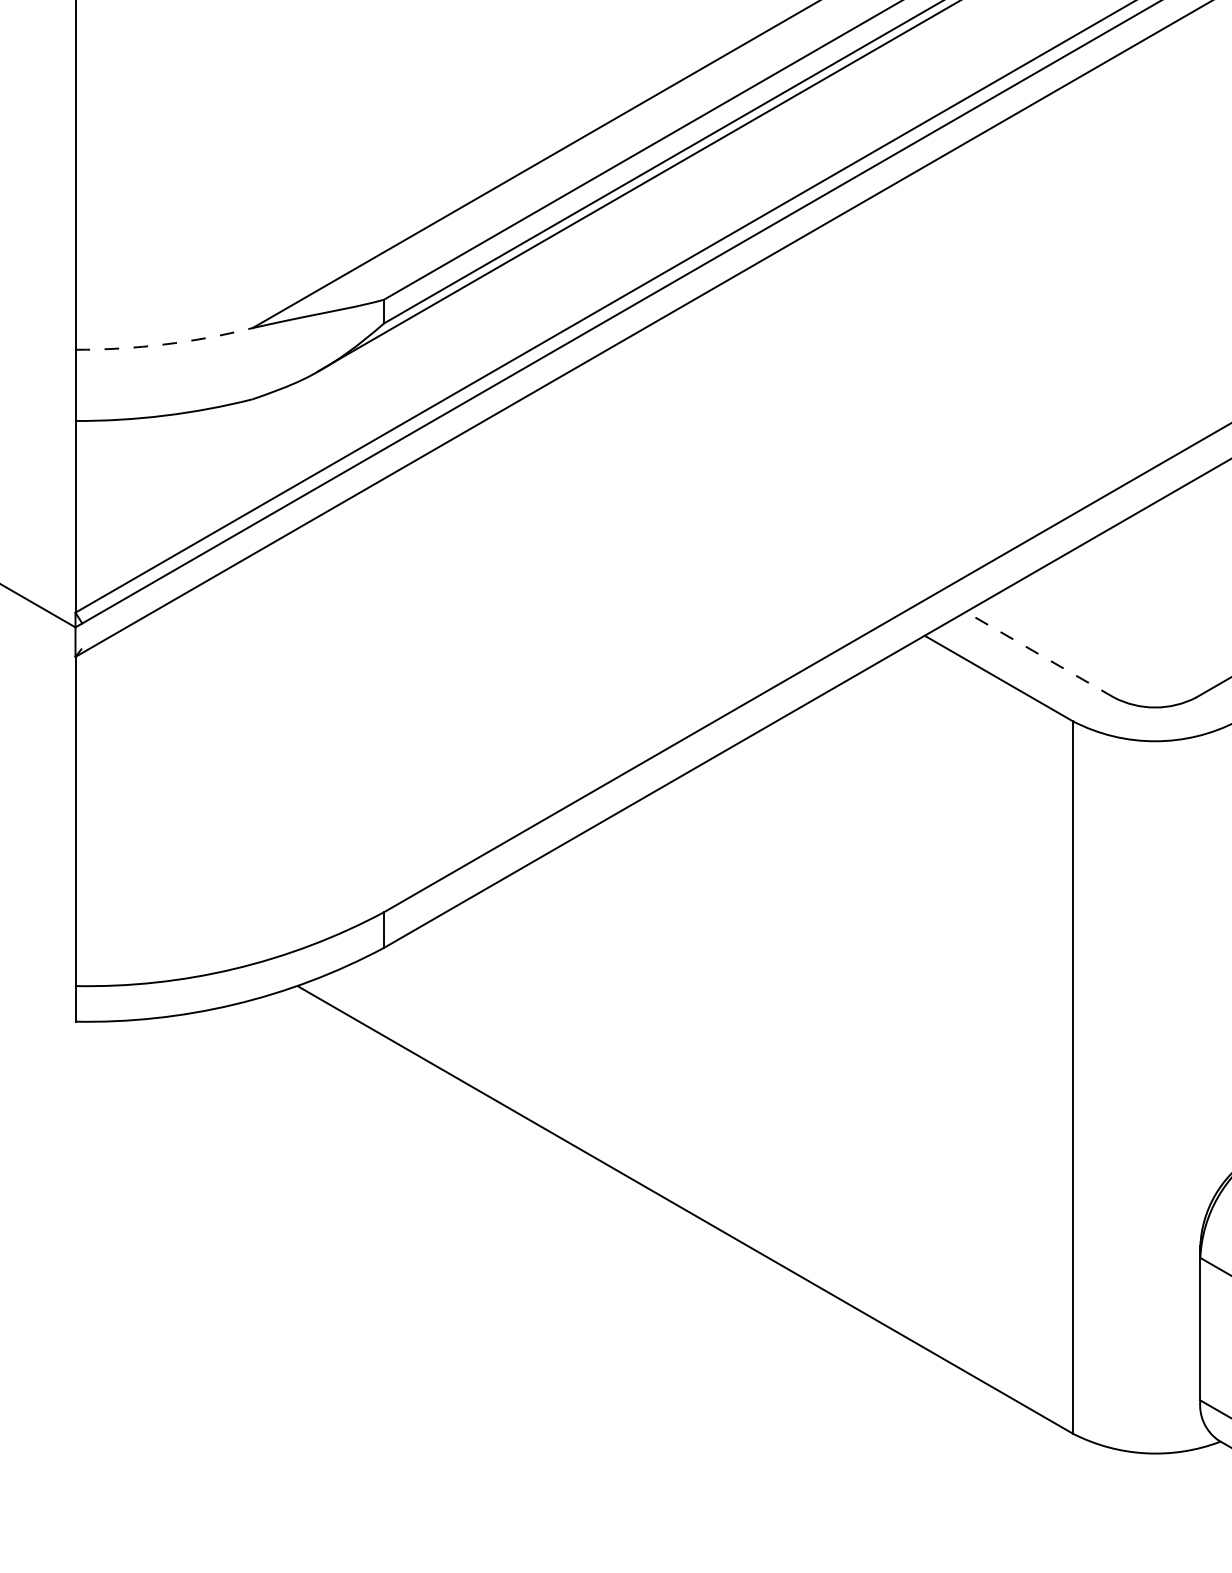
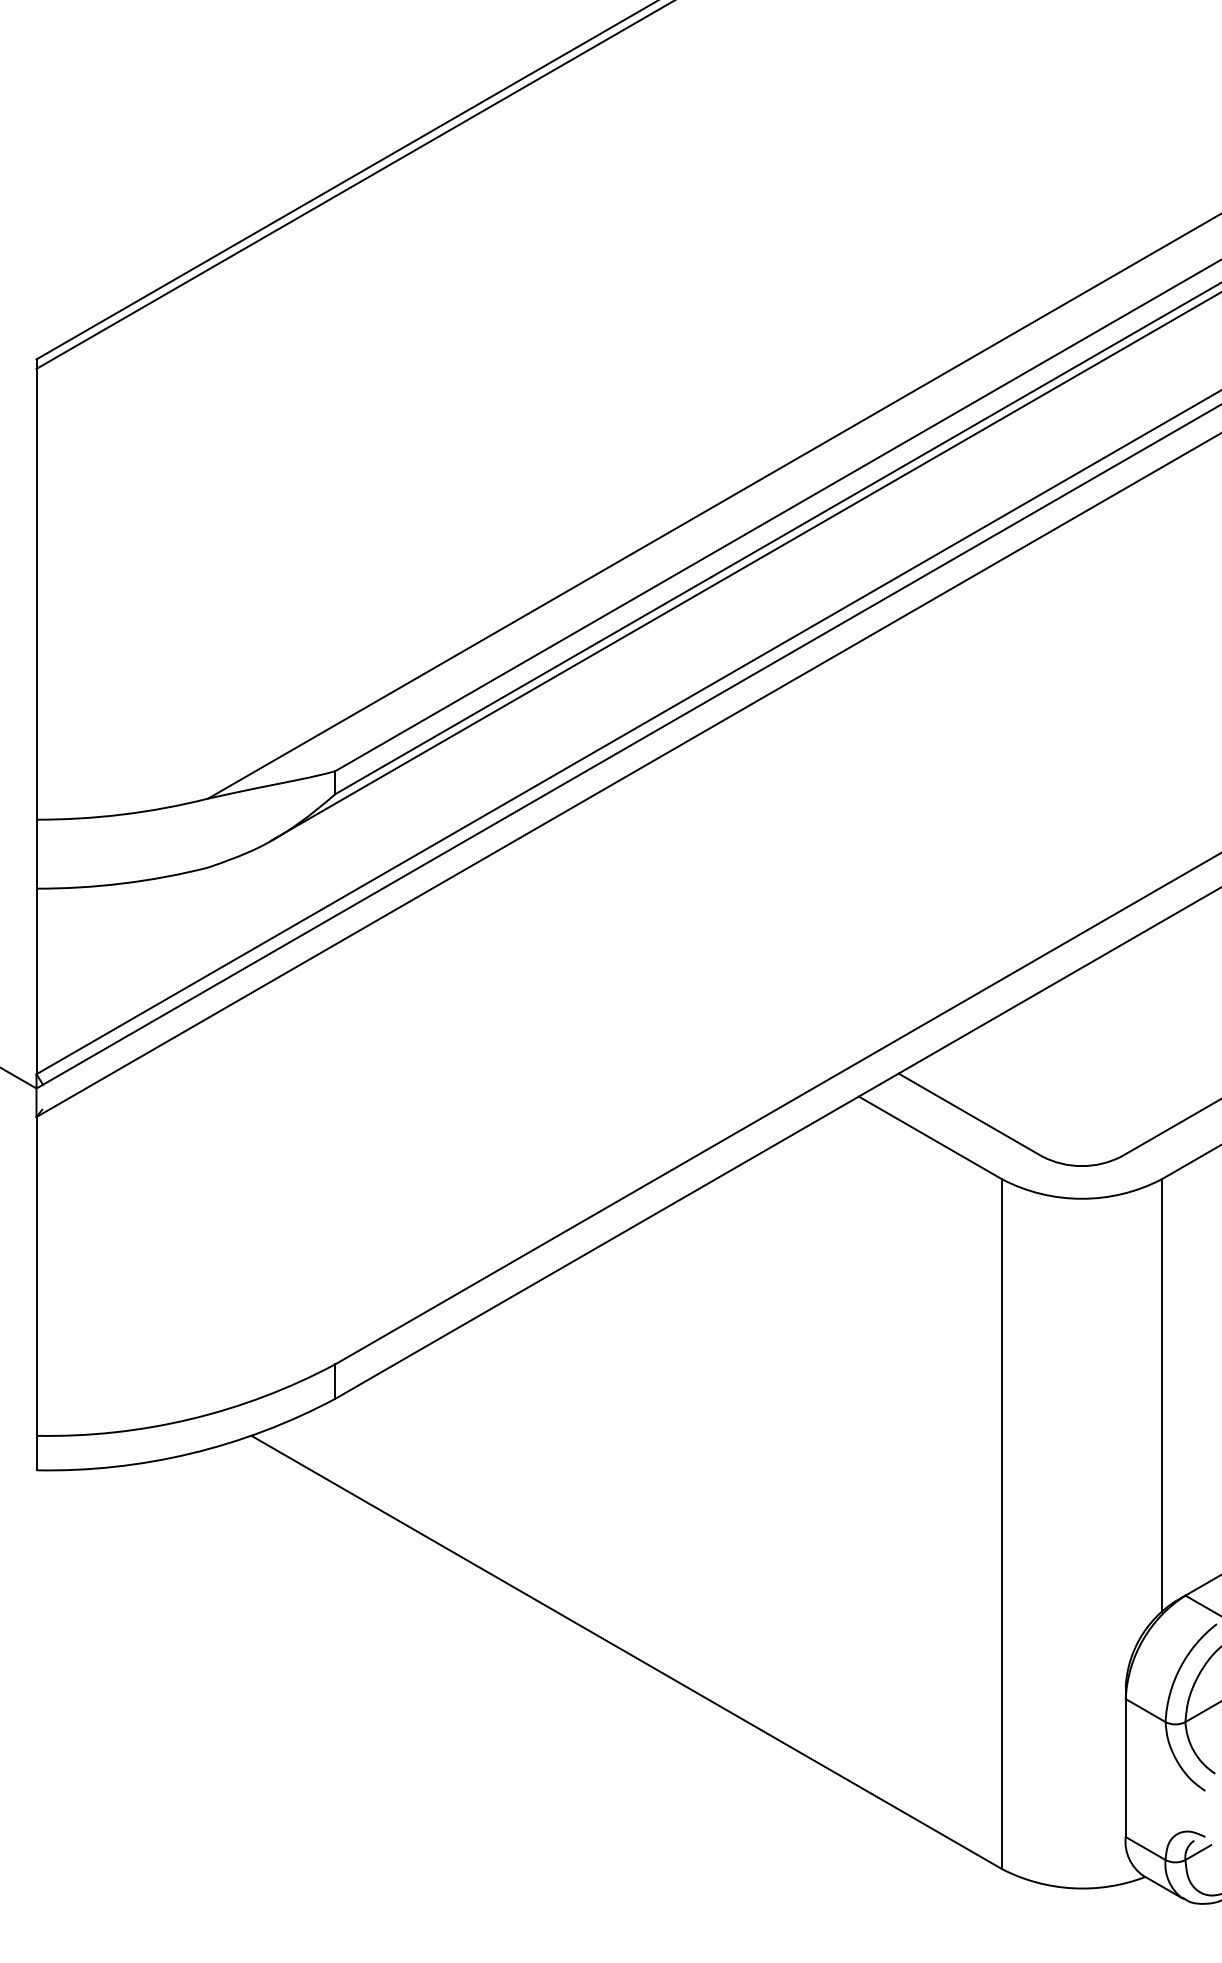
arc: (164, 344) -> (122, 814), dashed -> solid
line: (1040, 655) -> (970, 1115), dashed -> solid

